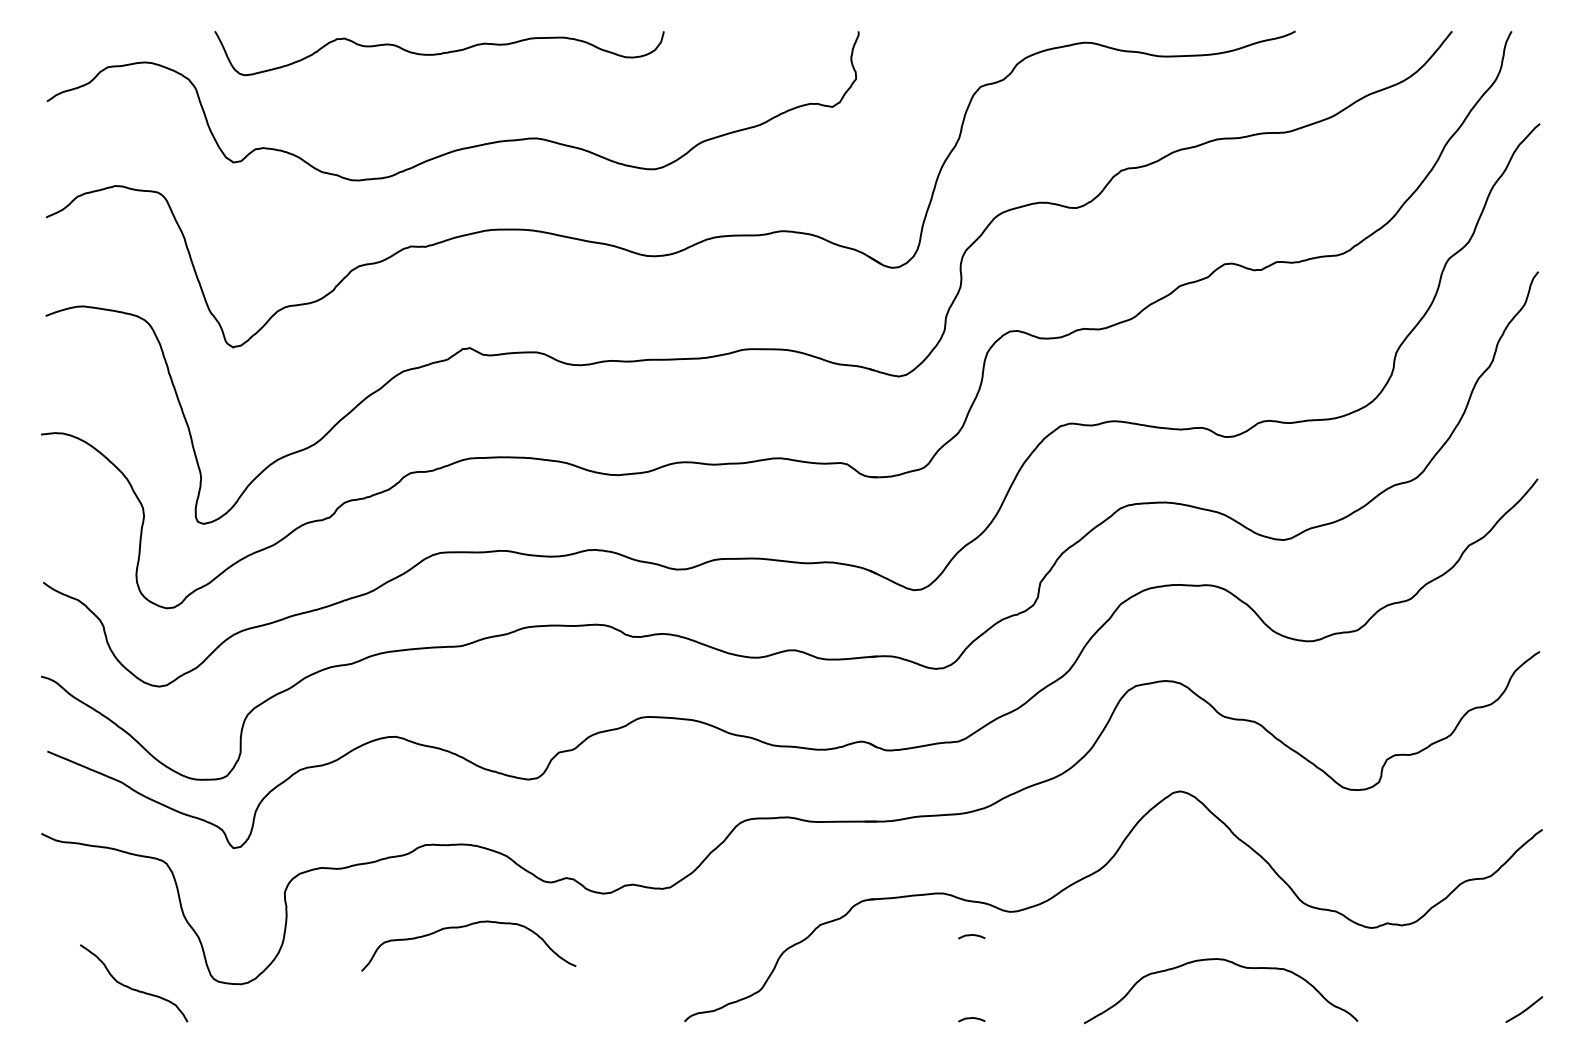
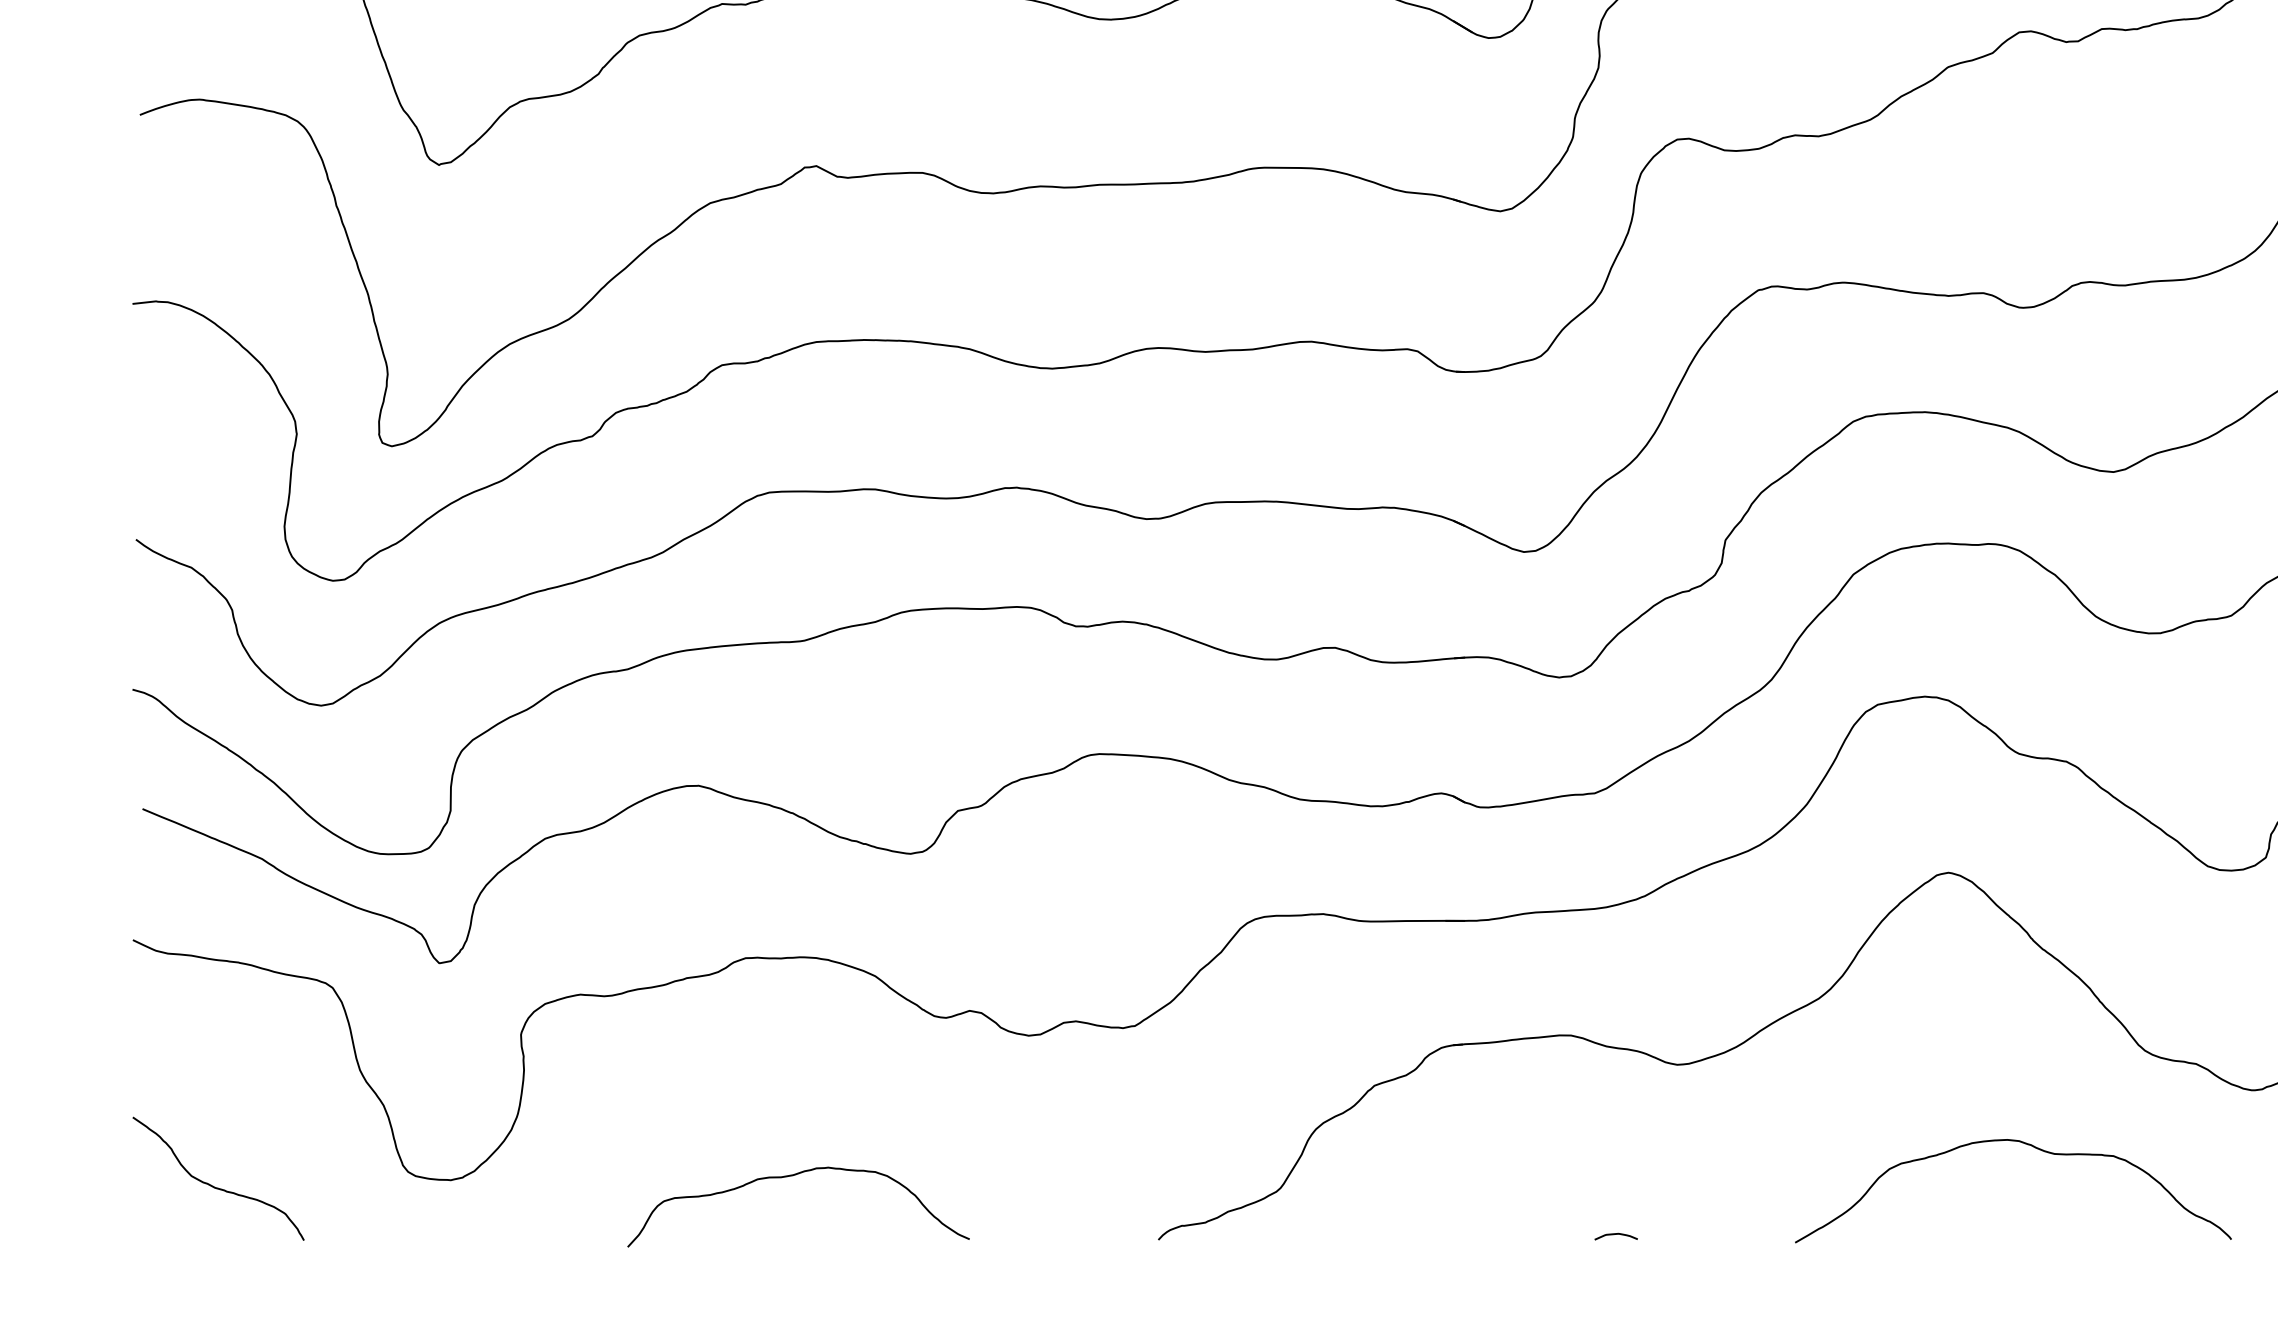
curve: (465, 927) -> (793, 1177), moved
curve: (971, 935) -> (1615, 1102), removed
curve: (131, 987) -> (214, 1185), moved

